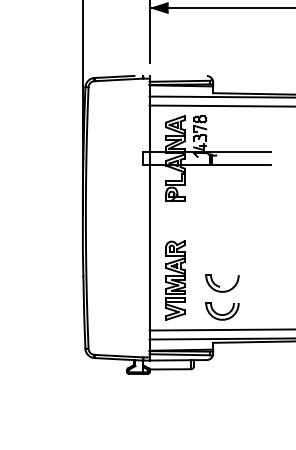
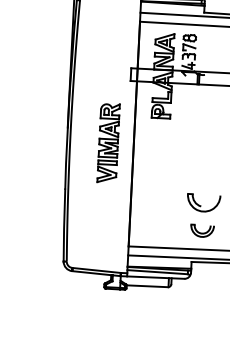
part: (175, 280) -> (108, 143), moved
part: (222, 311) -> (202, 231), size x0.7

